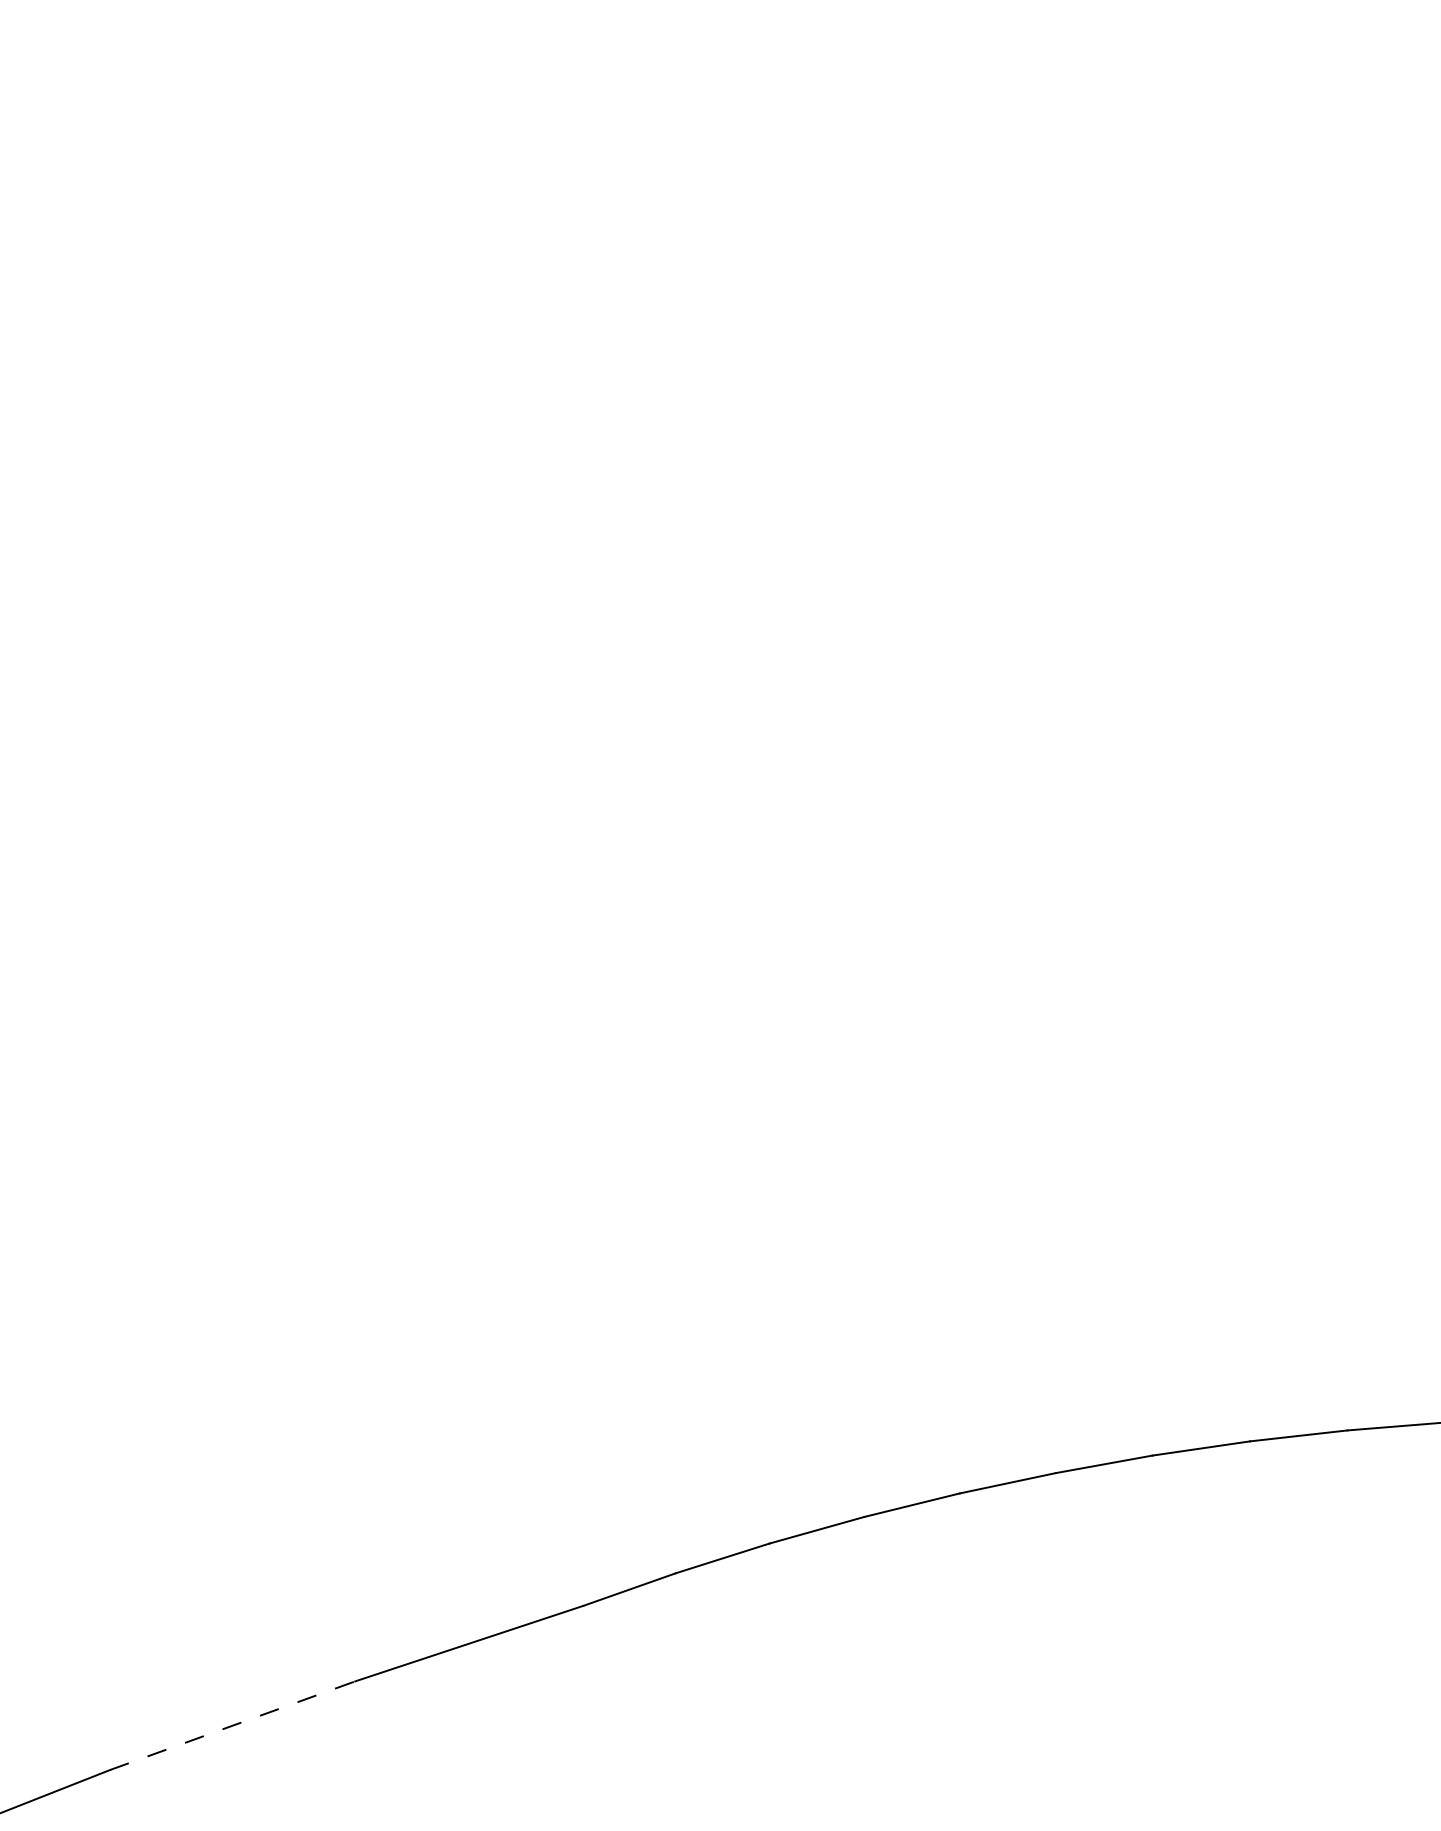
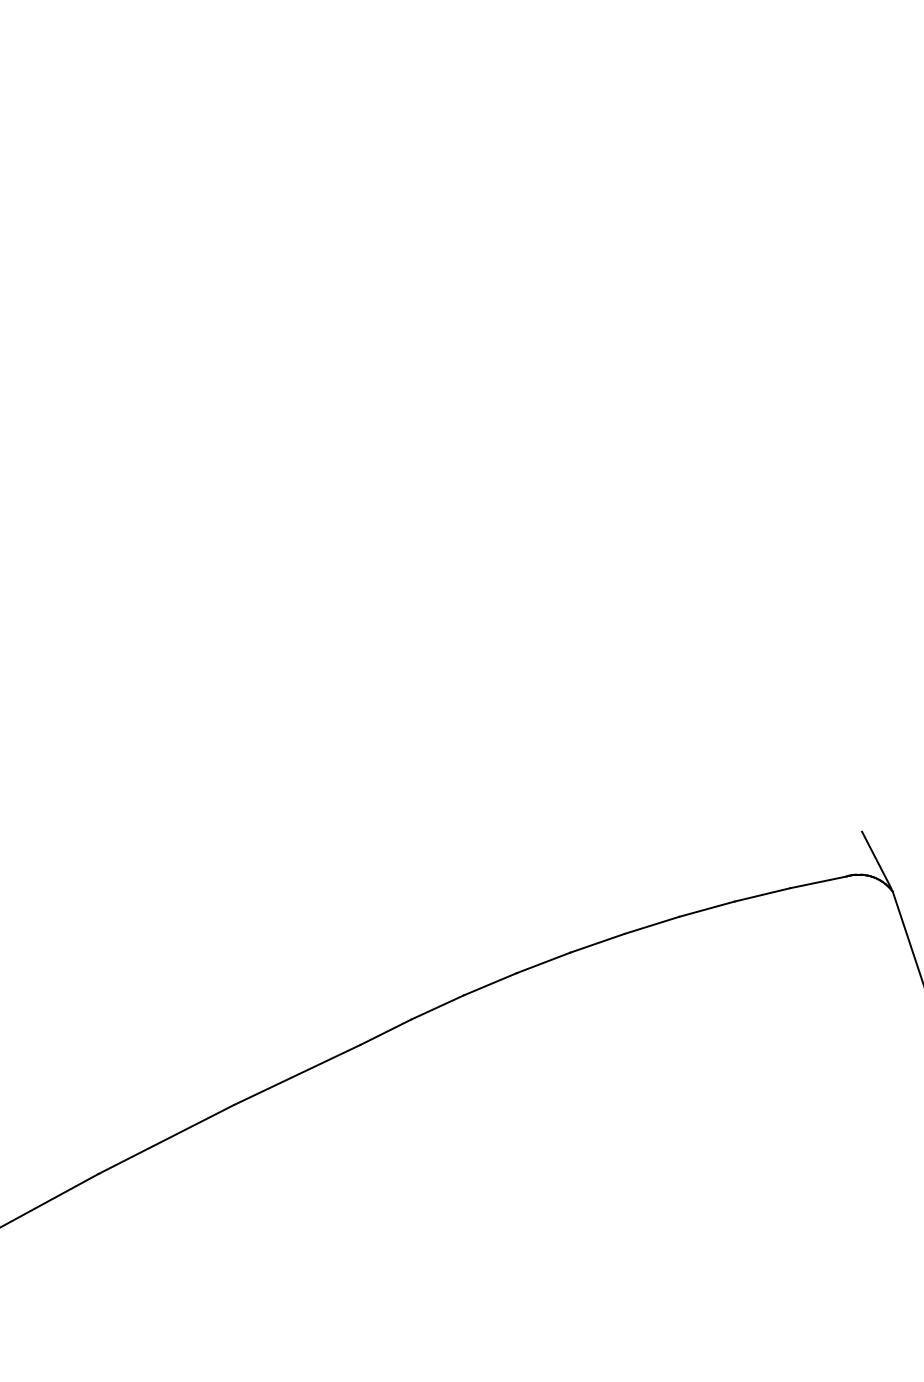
line: (233, 1725) -> (166, 1139), dashed -> solid

